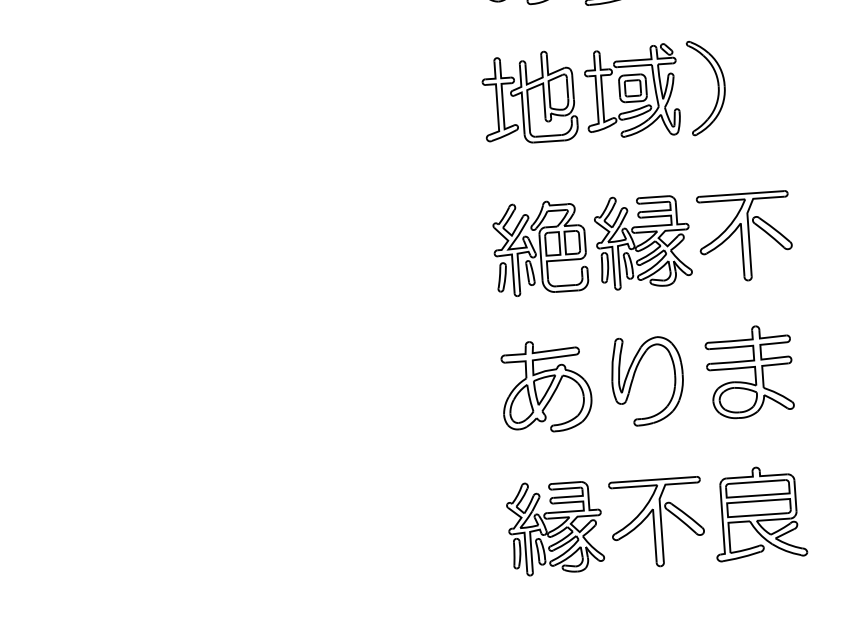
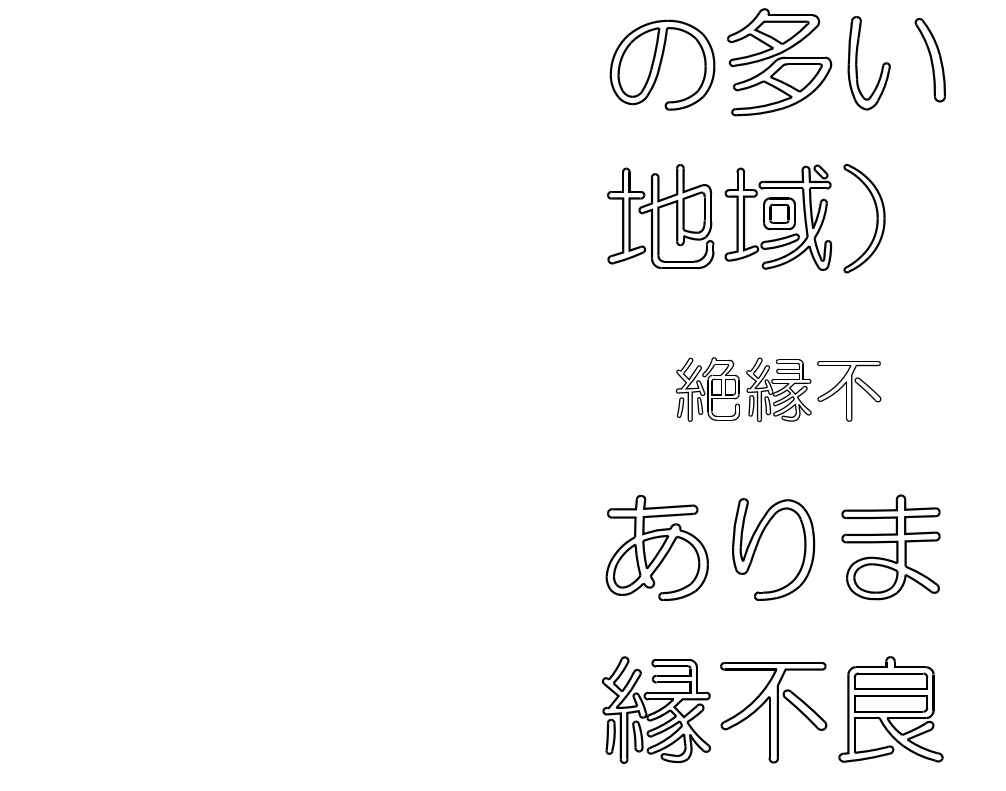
part: (642, 241) -> (778, 389), size x0.6

